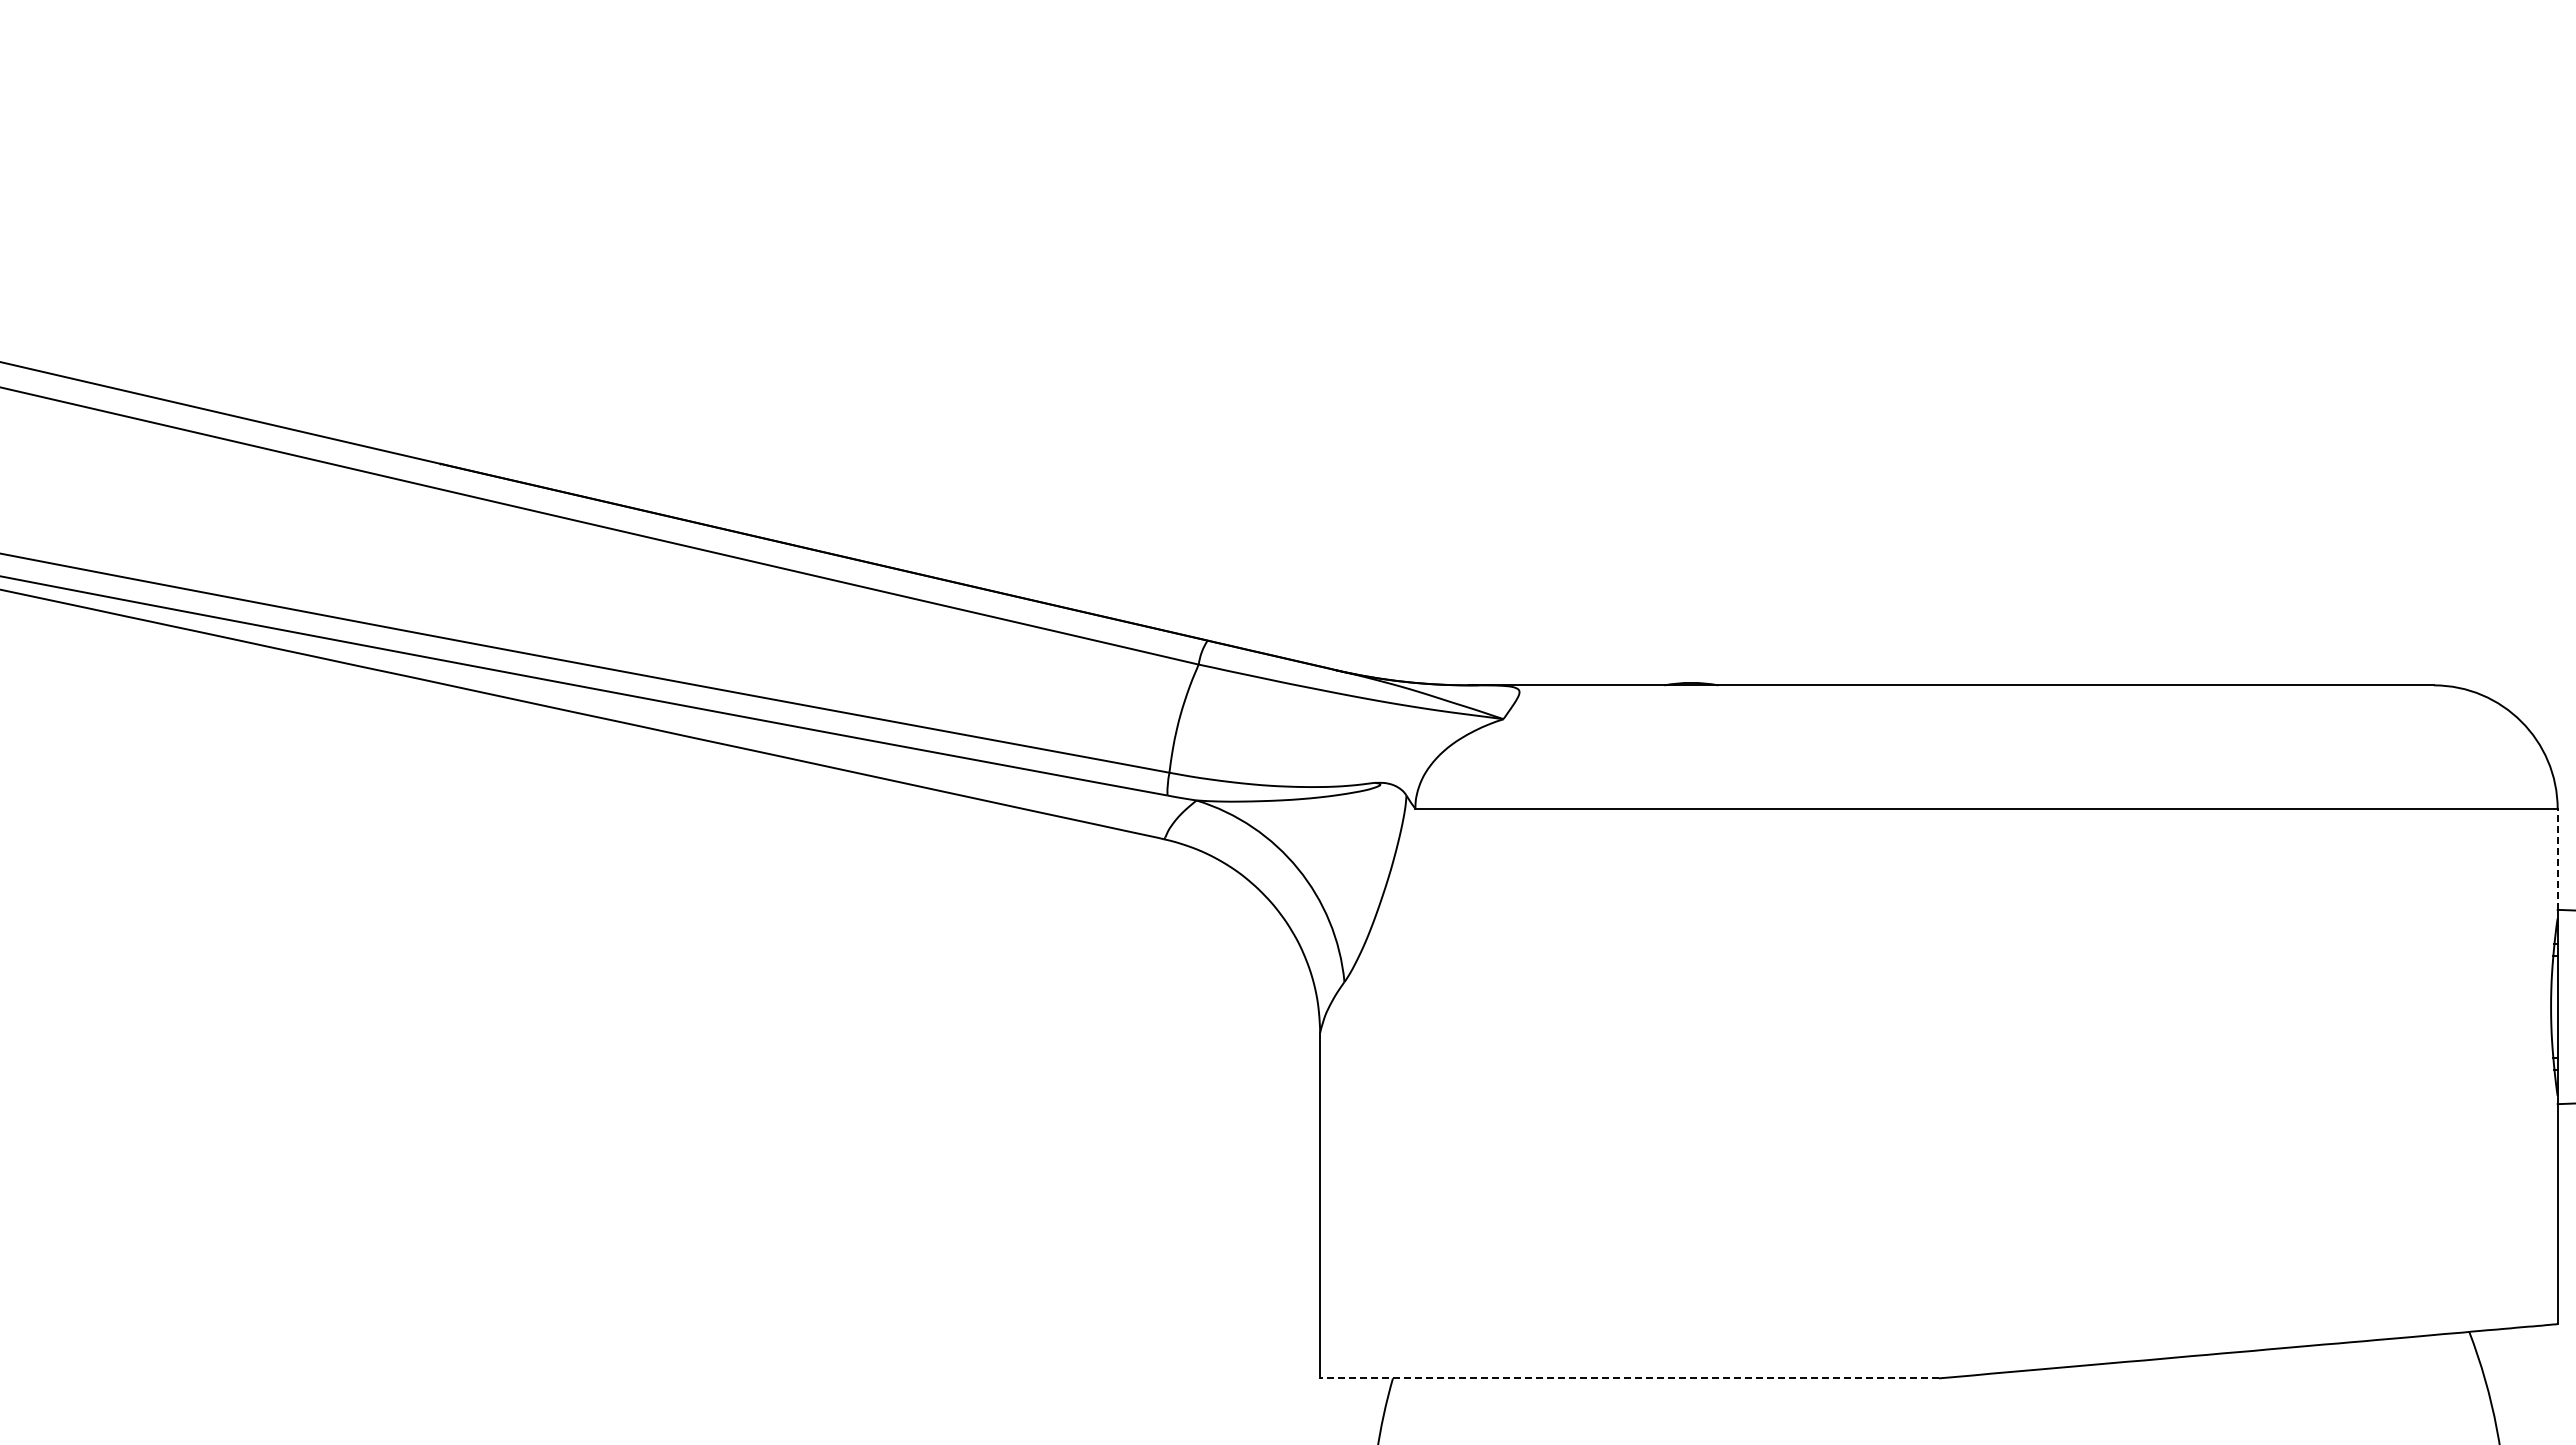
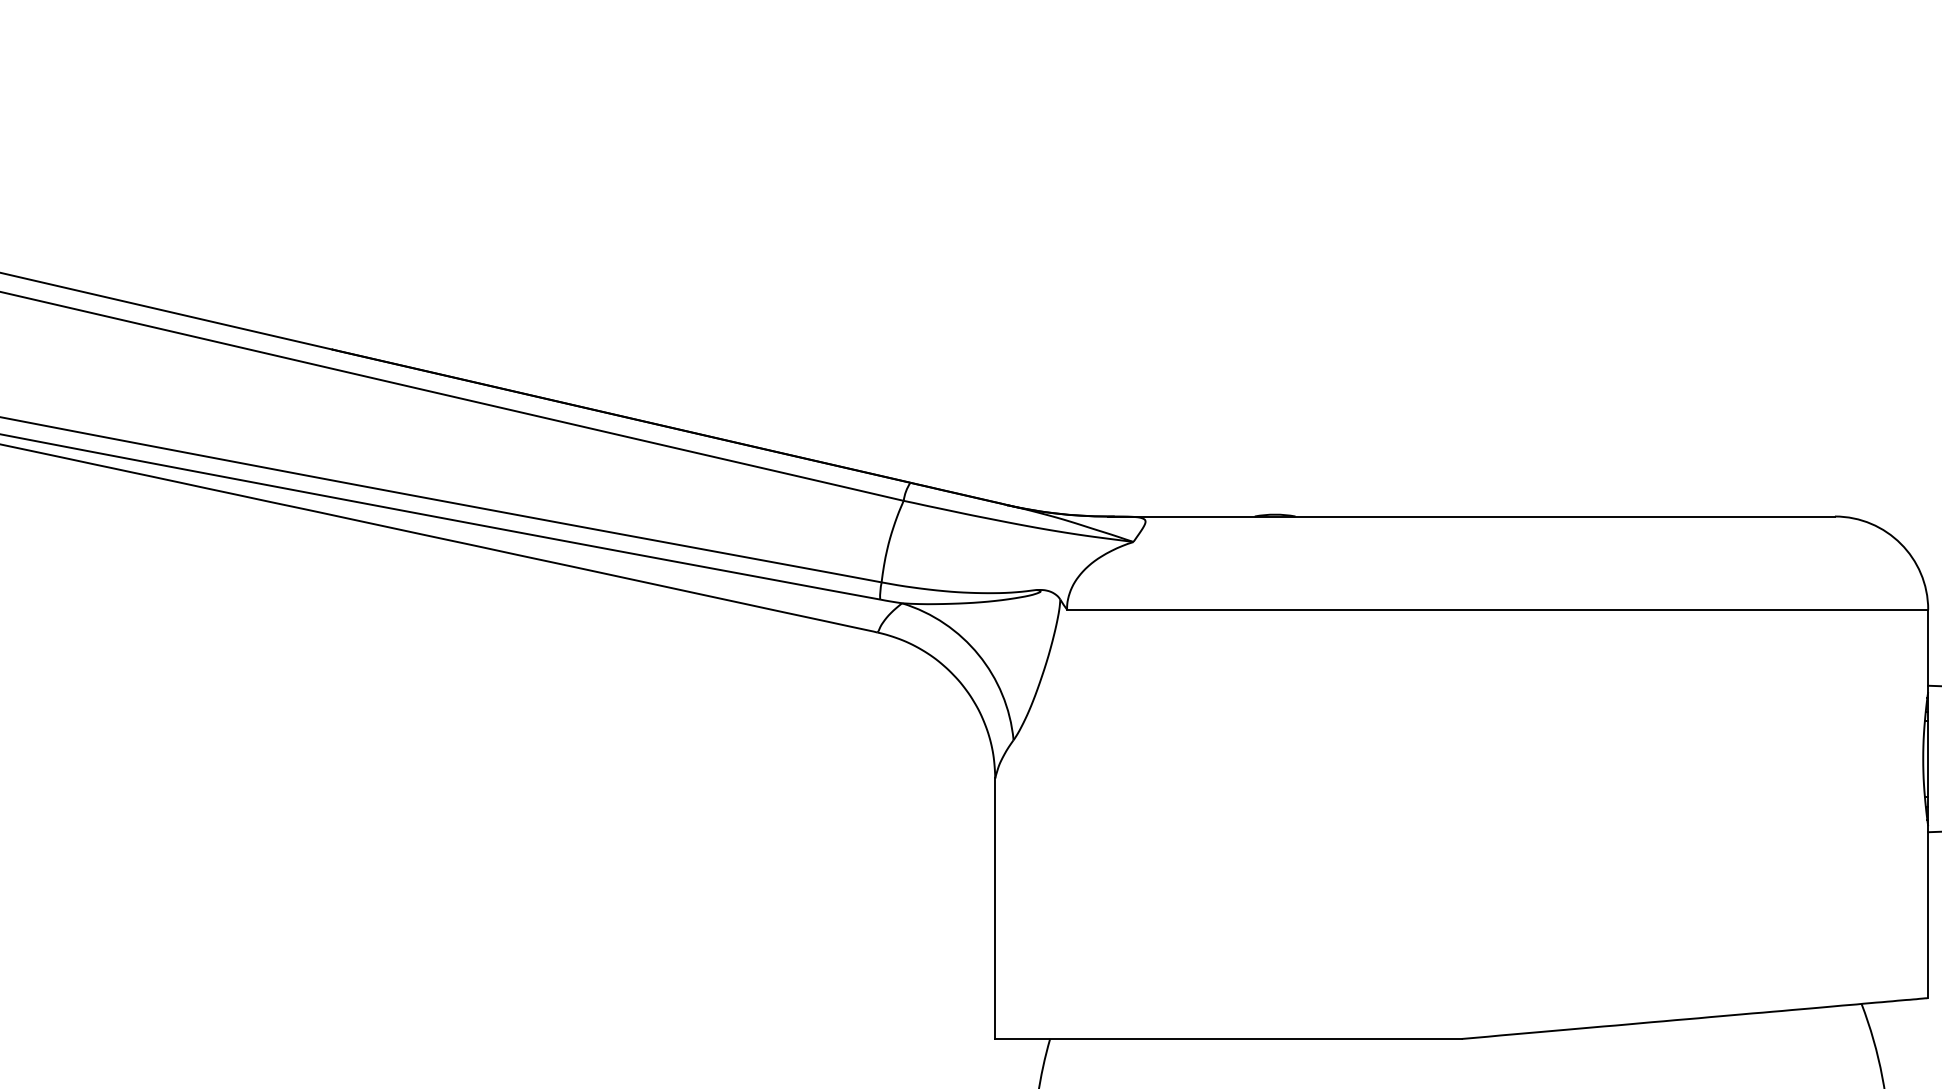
line: (2557, 859) -> (1928, 647), dashed -> solid
line: (1629, 1378) -> (1228, 1039), dashed -> solid

